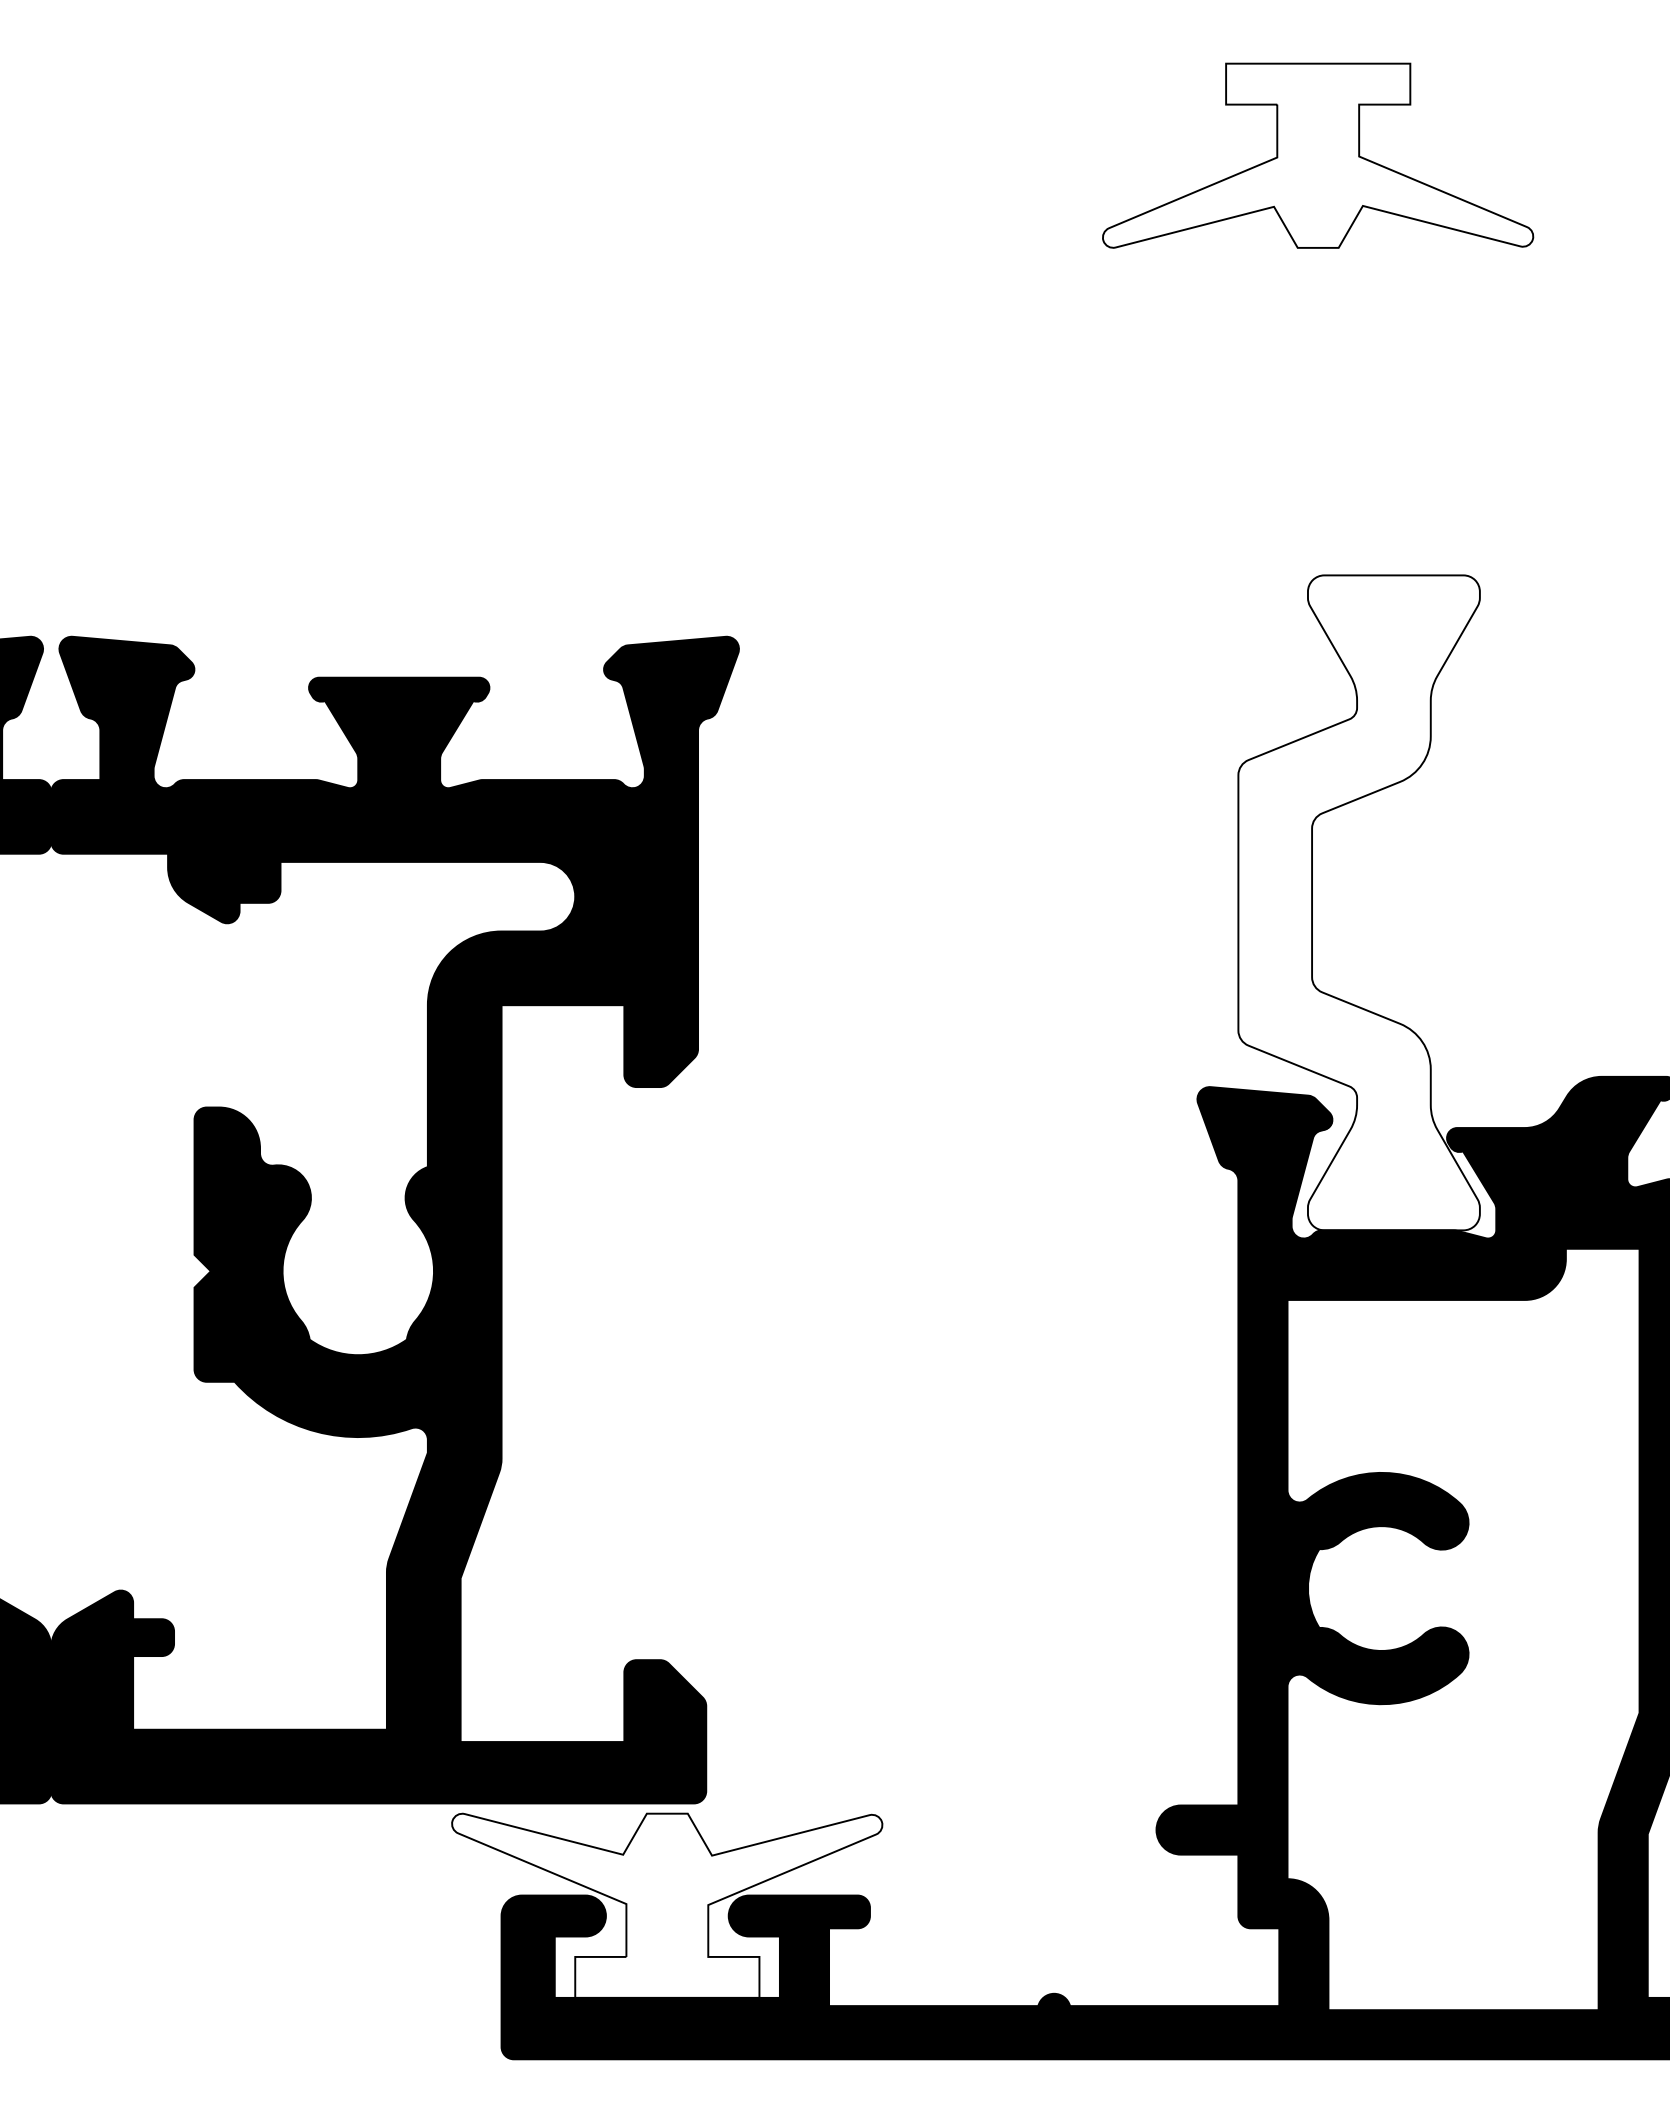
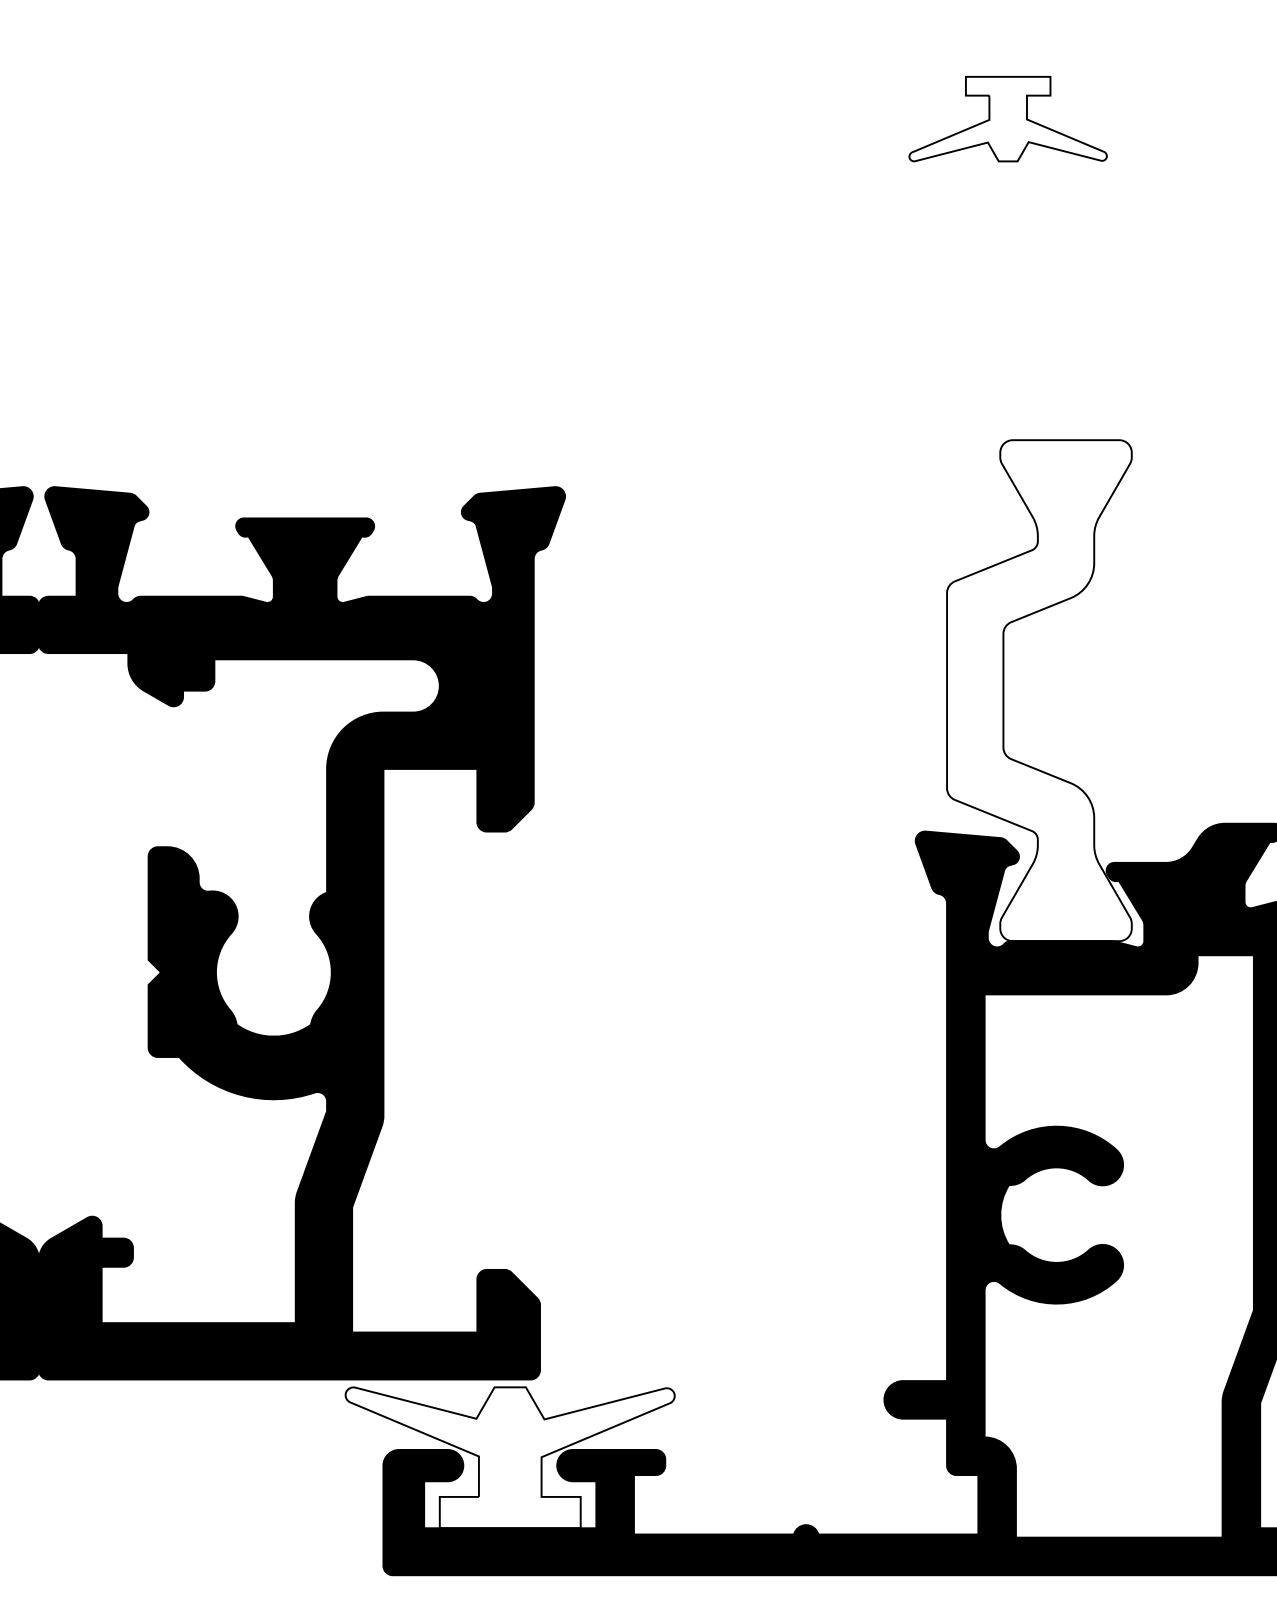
part: (1318, 155) -> (1008, 119), size x0.6

